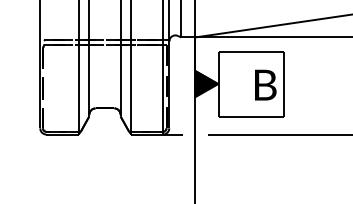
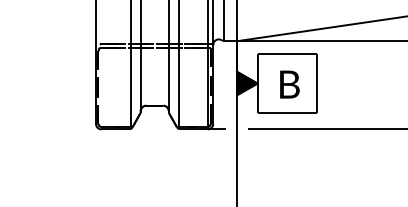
text: (265, 85) -> (289, 84), moved

